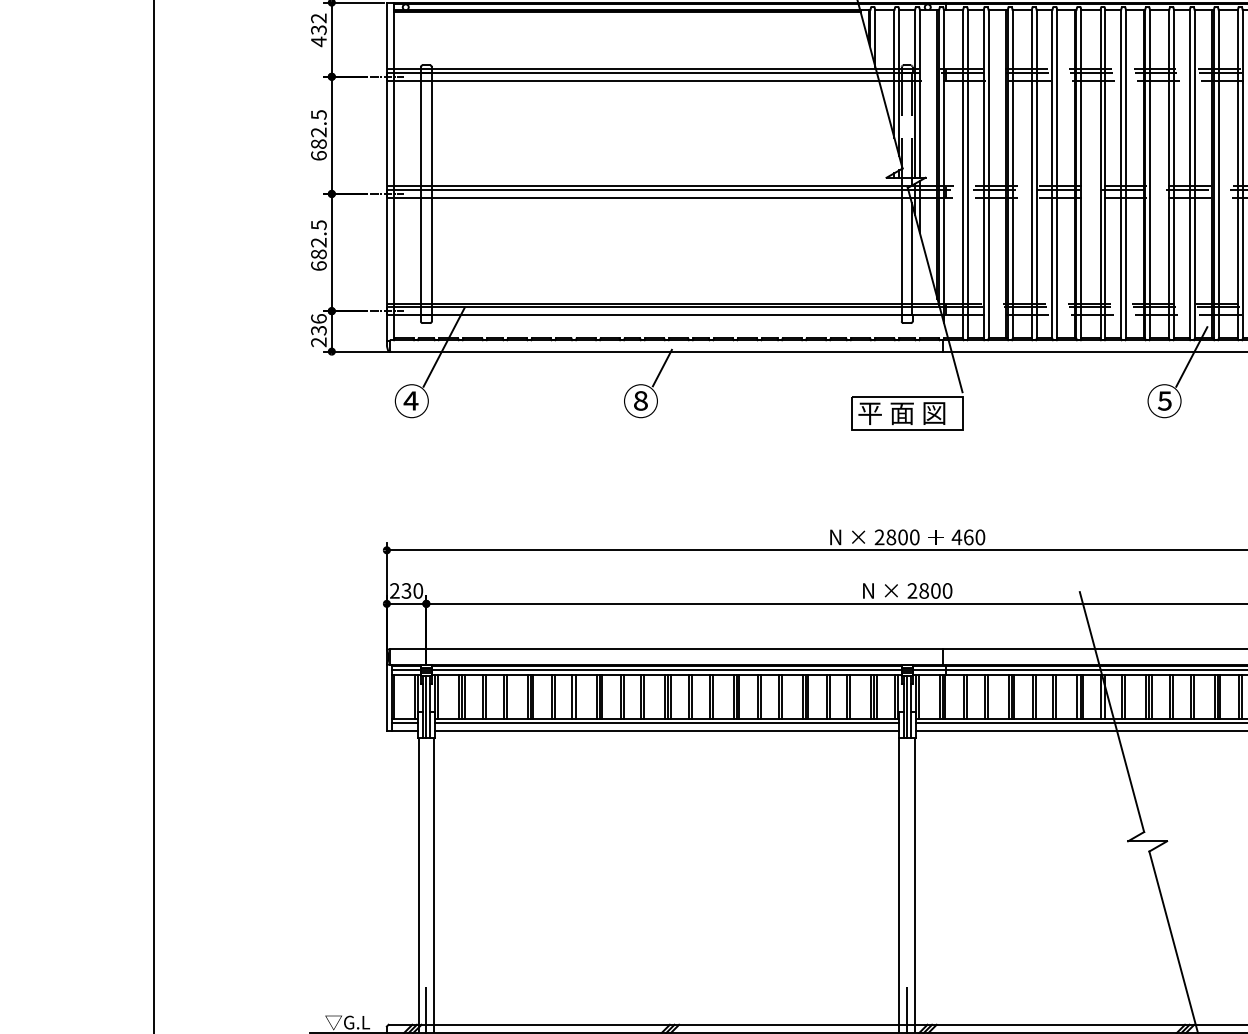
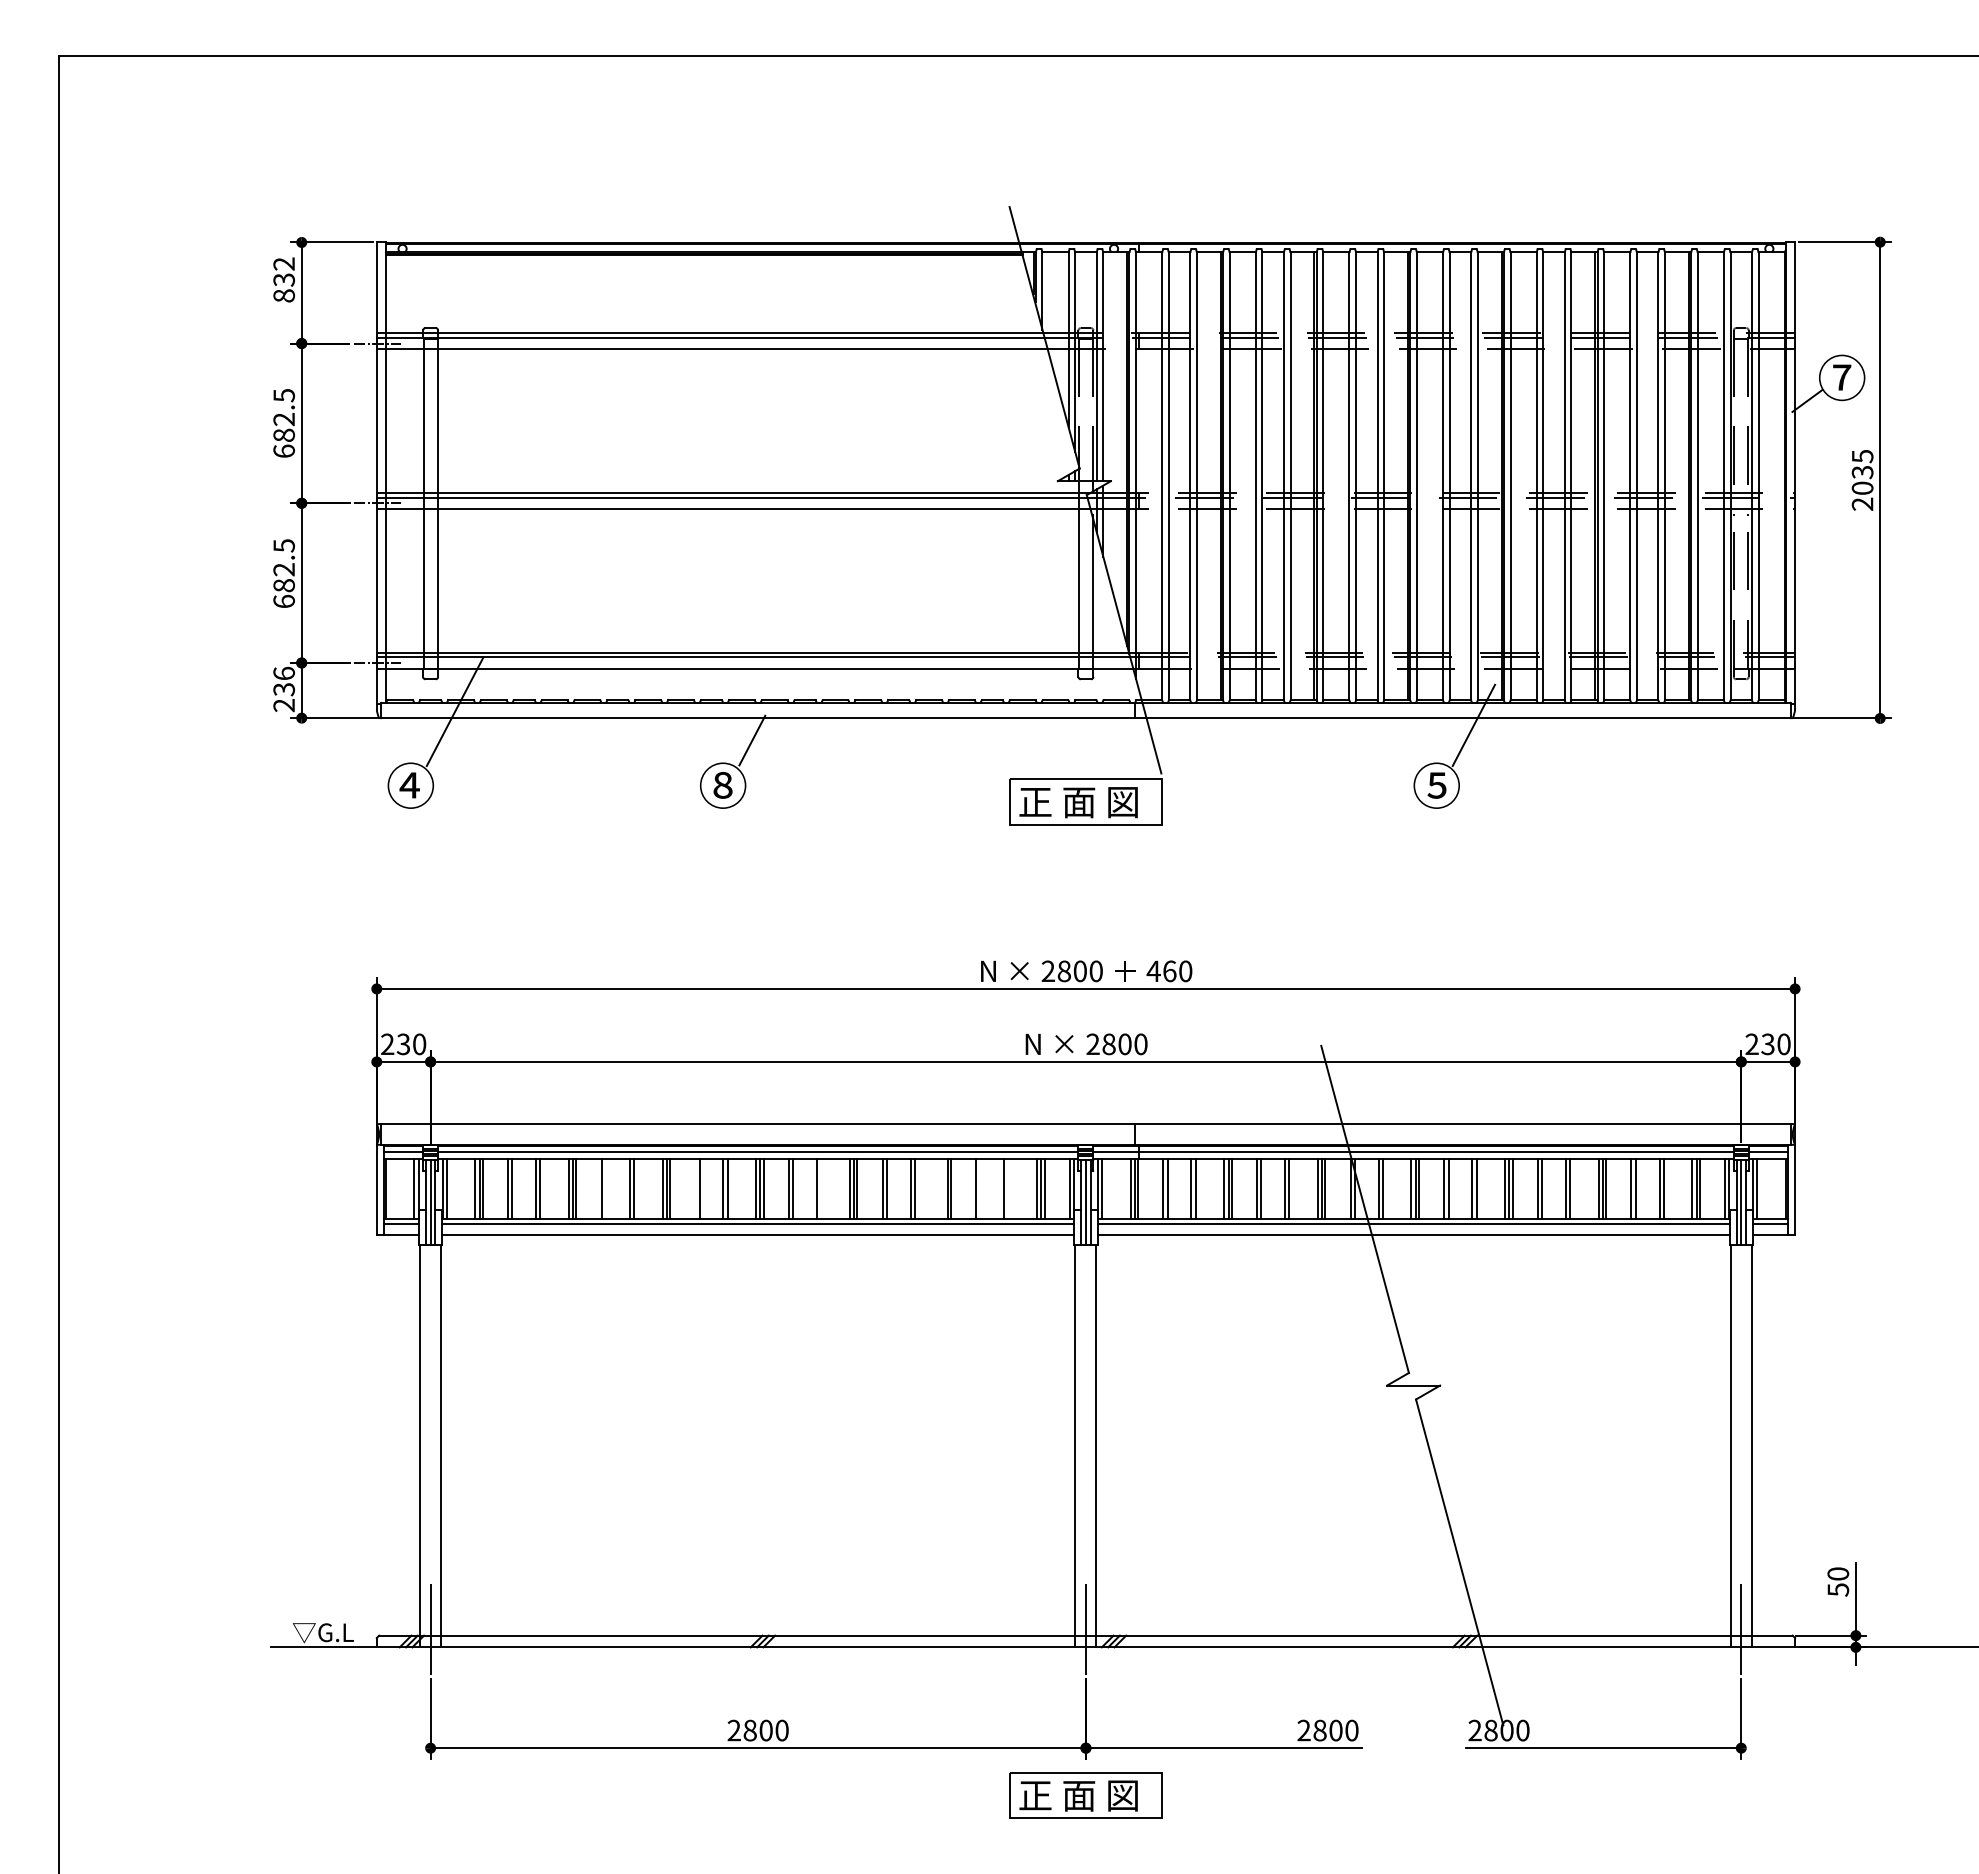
text: (318, 41) -> (283, 295), 432 -> 832
text: (870, 413) -> (1035, 802), 平 面 図 -> 正 面 図
line: (554, 696) -> (605, 1188), removed
line: (620, 696) -> (695, 1188), removed
line: (713, 696) -> (821, 1188), removed
line: (802, 696) -> (943, 1188), removed
line: (829, 696) -> (980, 1188), removed
line: (850, 696) -> (1008, 1188), removed

